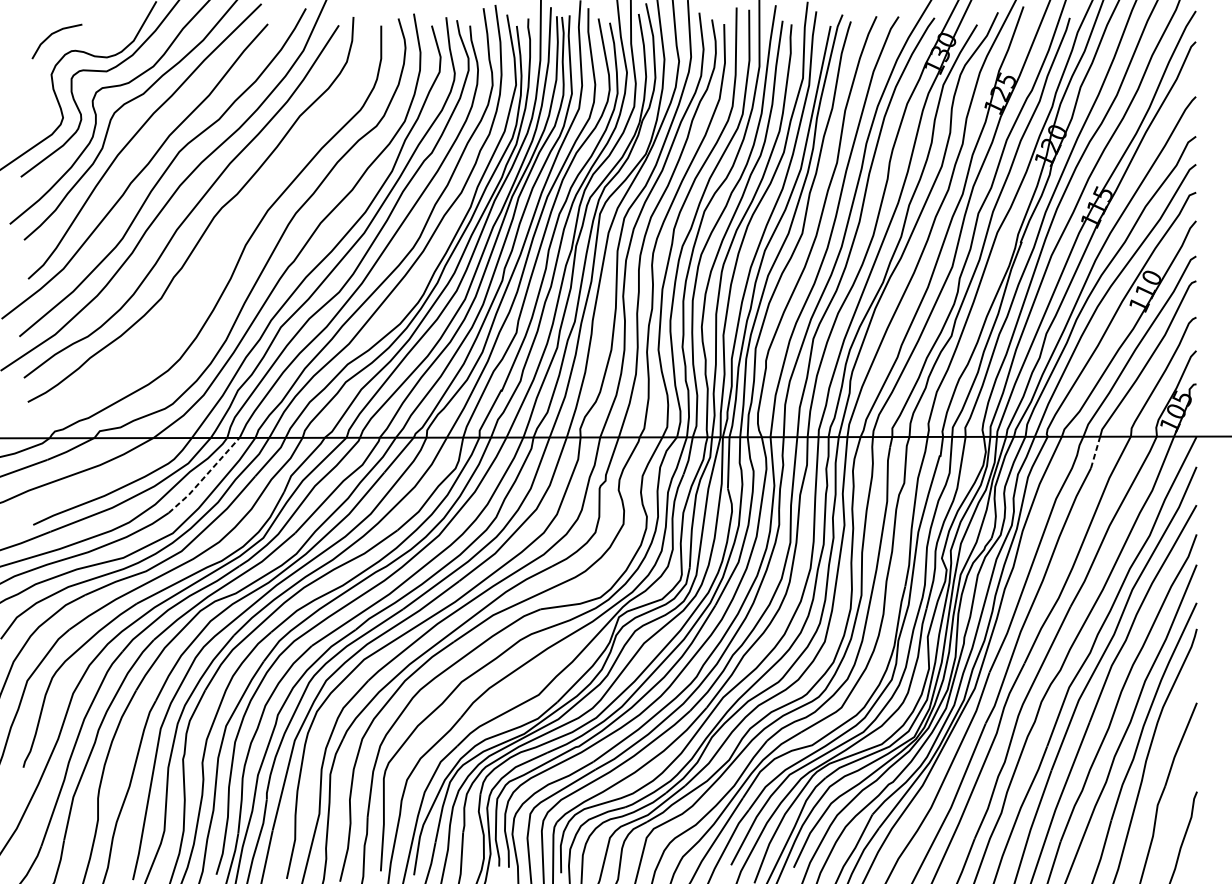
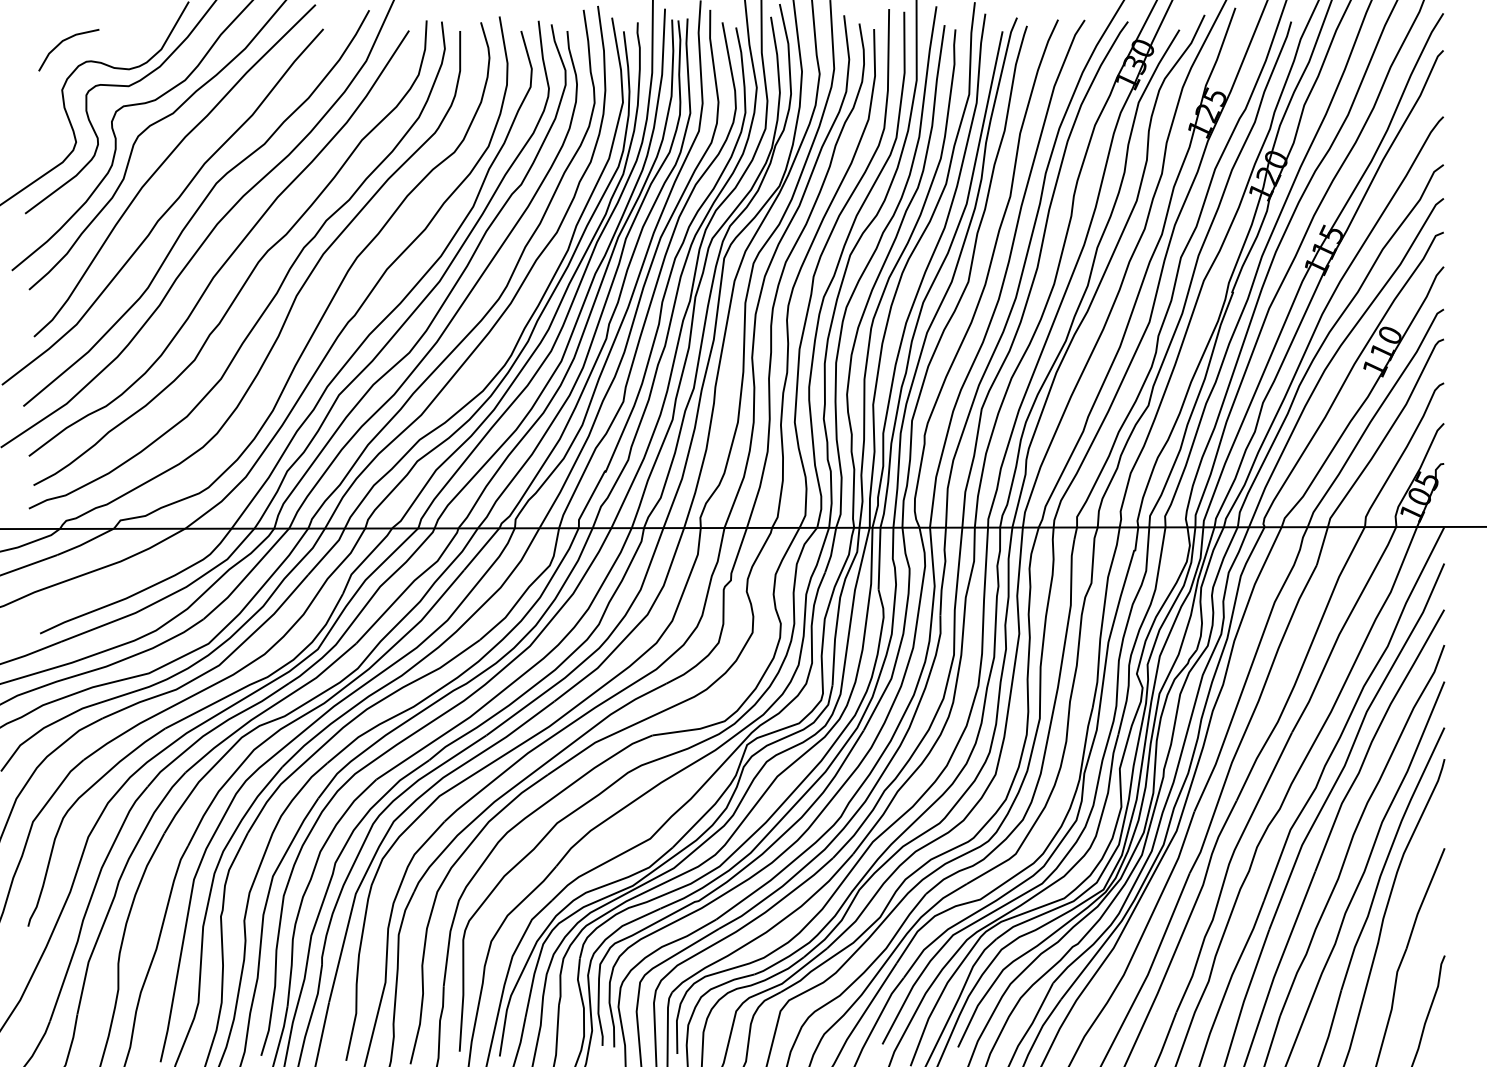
curve: (229, 239) -> (277, 289), added
line: (1095, 451) -> (1322, 545), dashed -> solid
line: (205, 476) -> (247, 575), dashed -> solid

